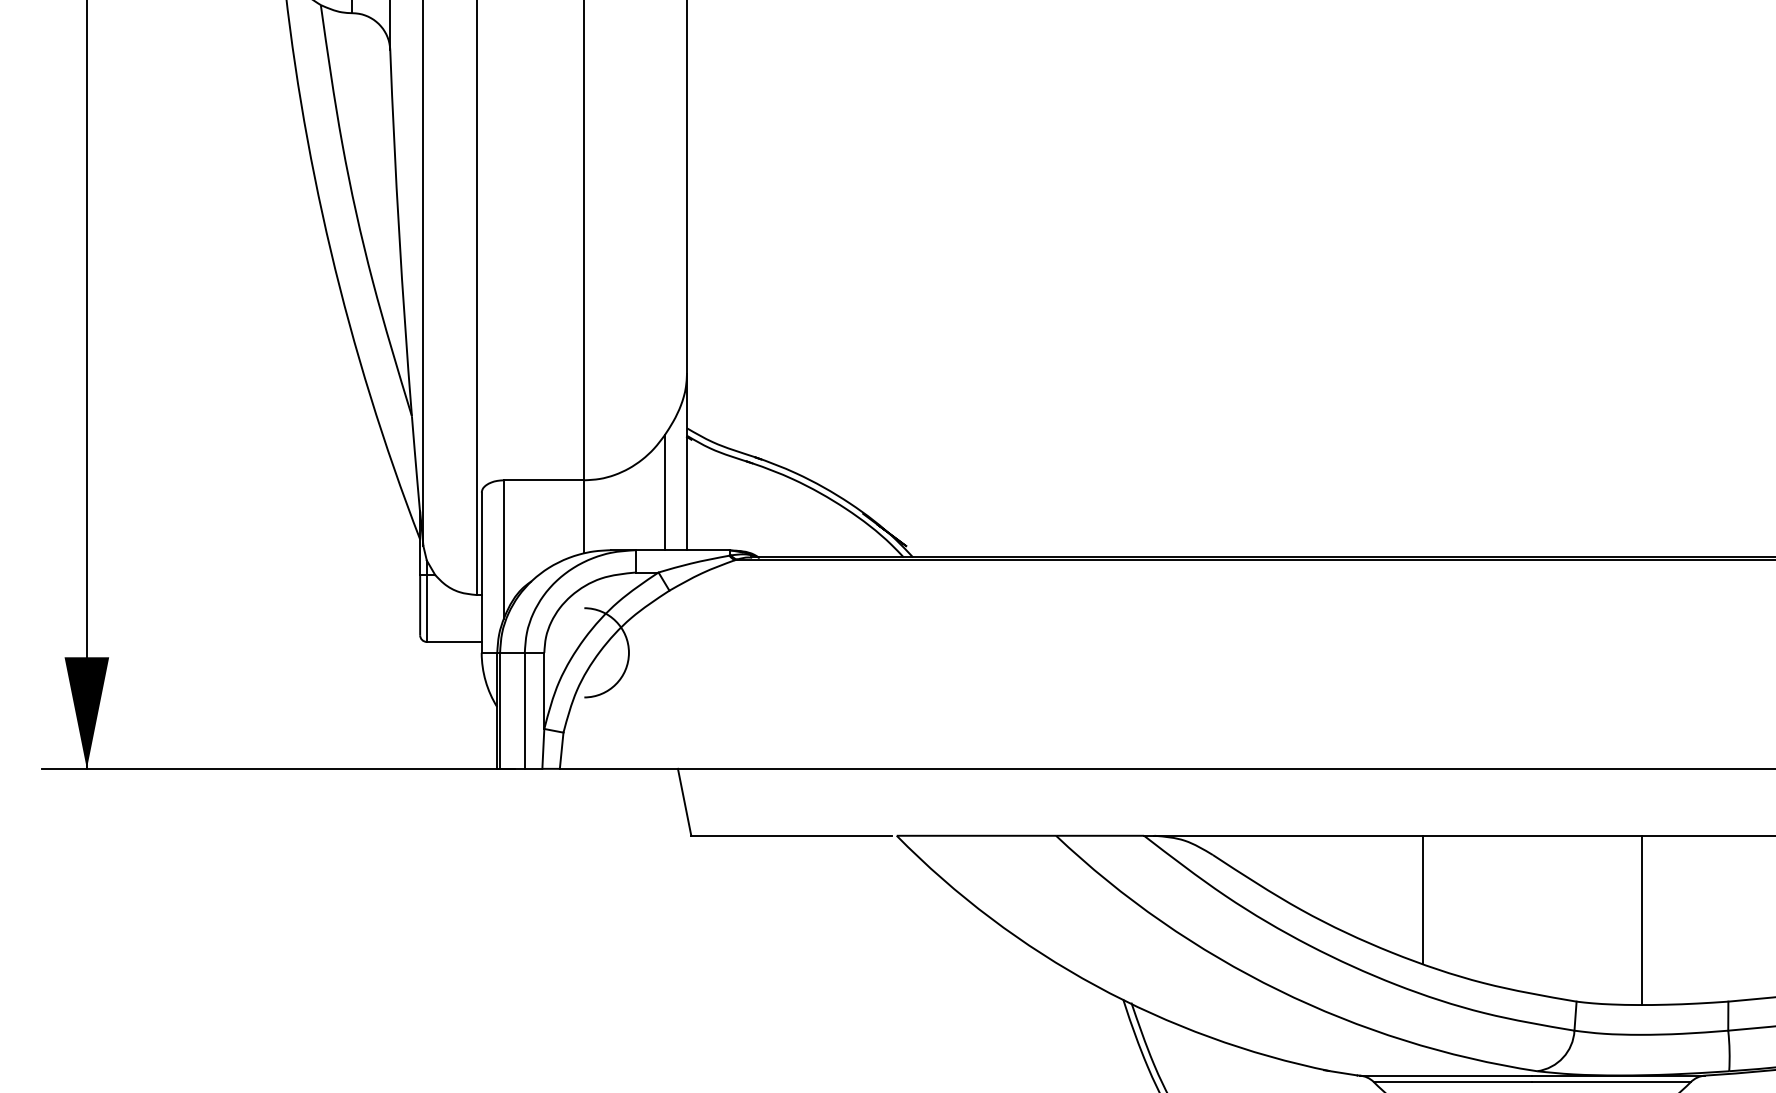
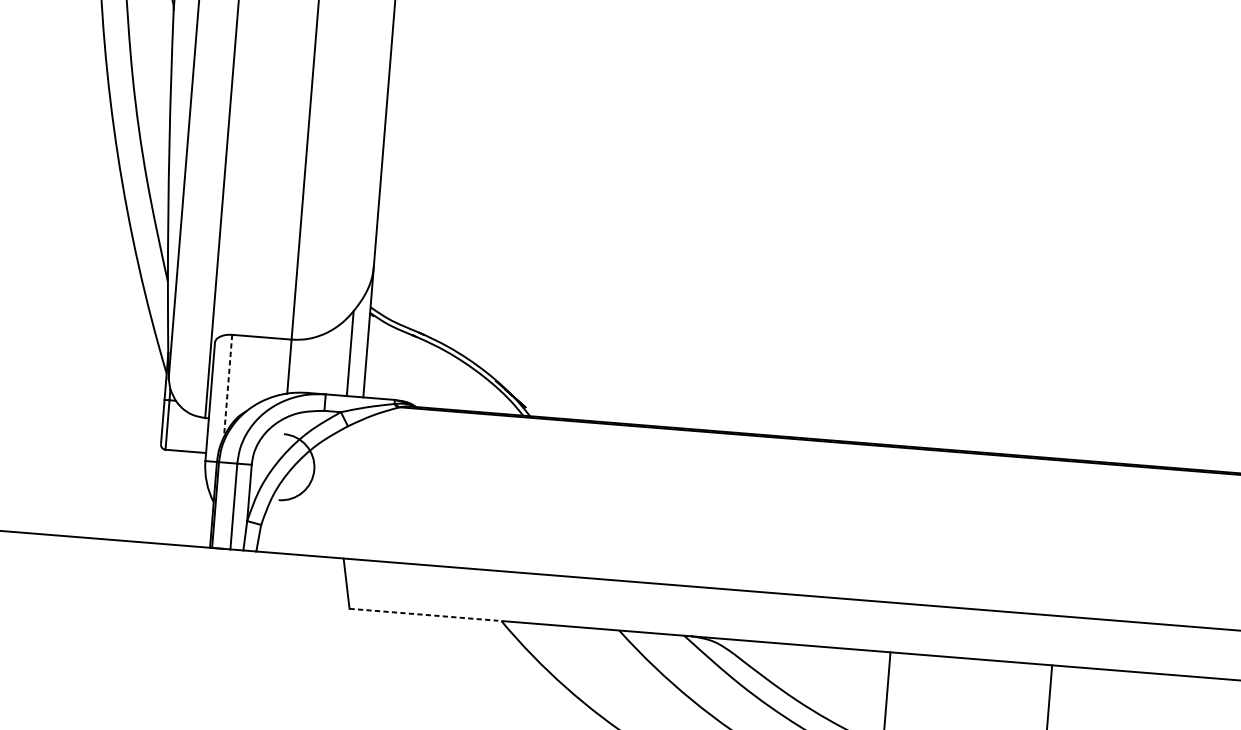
line: (504, 550) -> (228, 386), solid -> dashed
line: (791, 835) -> (423, 614), solid -> dashed

